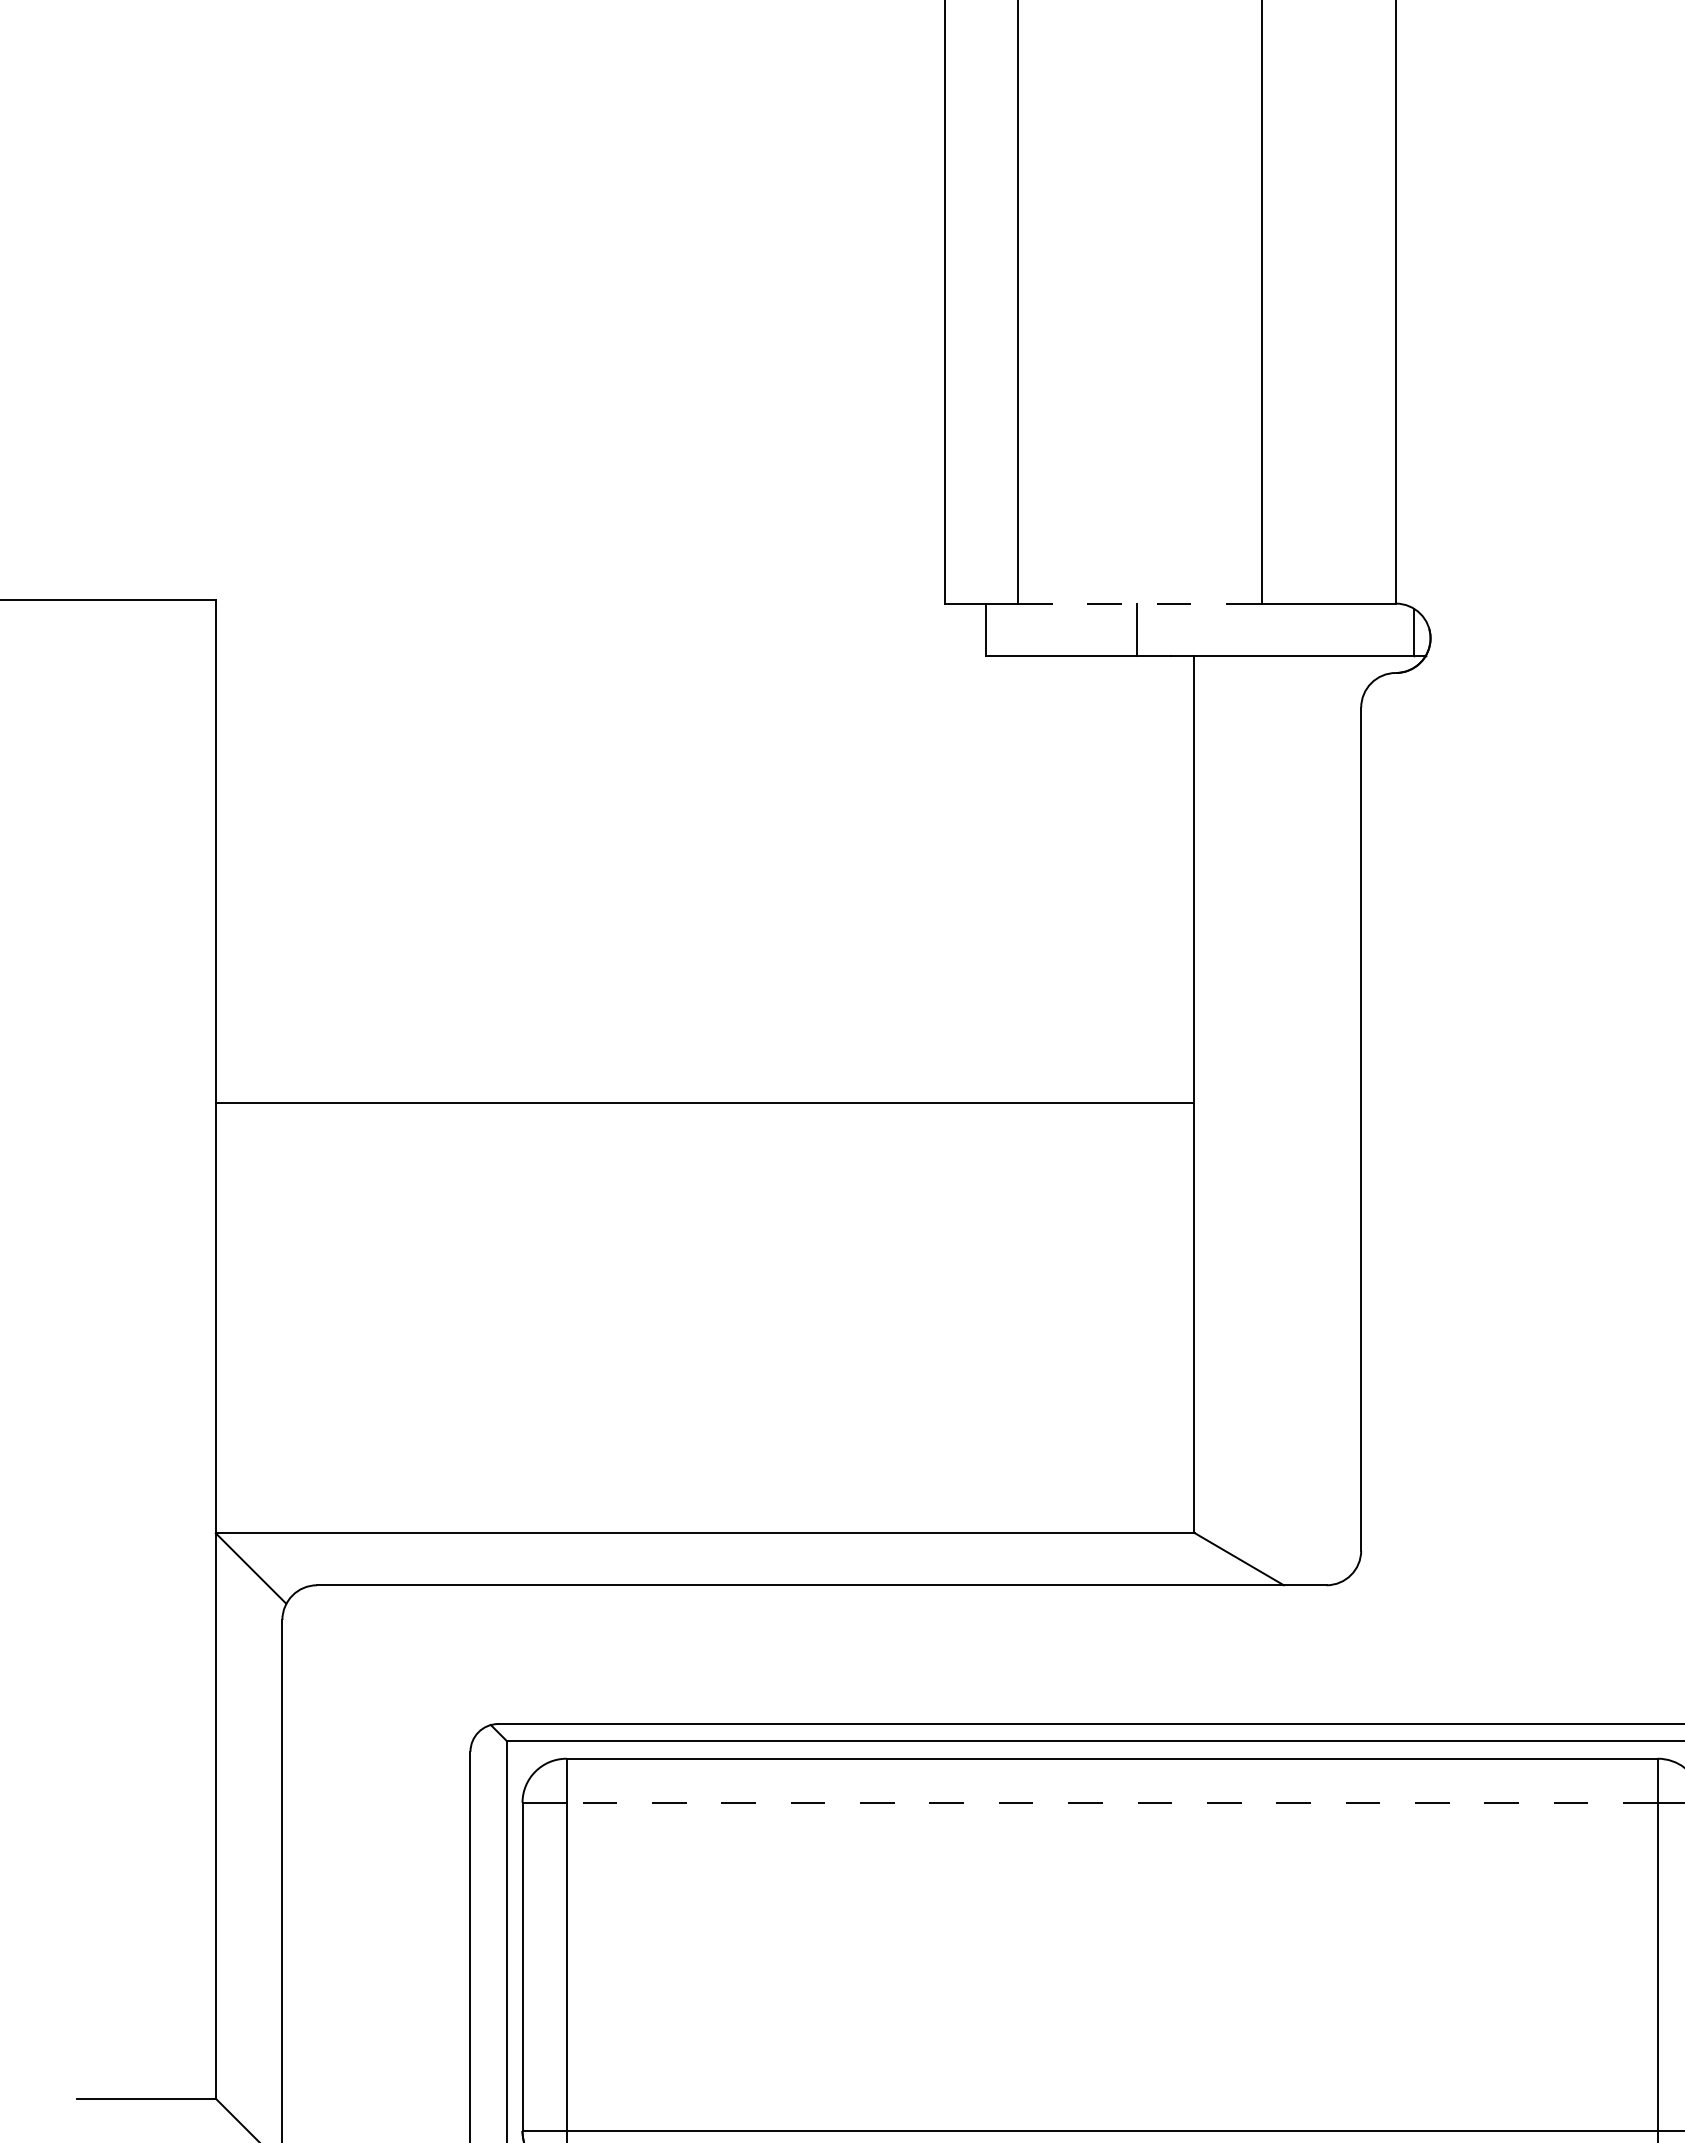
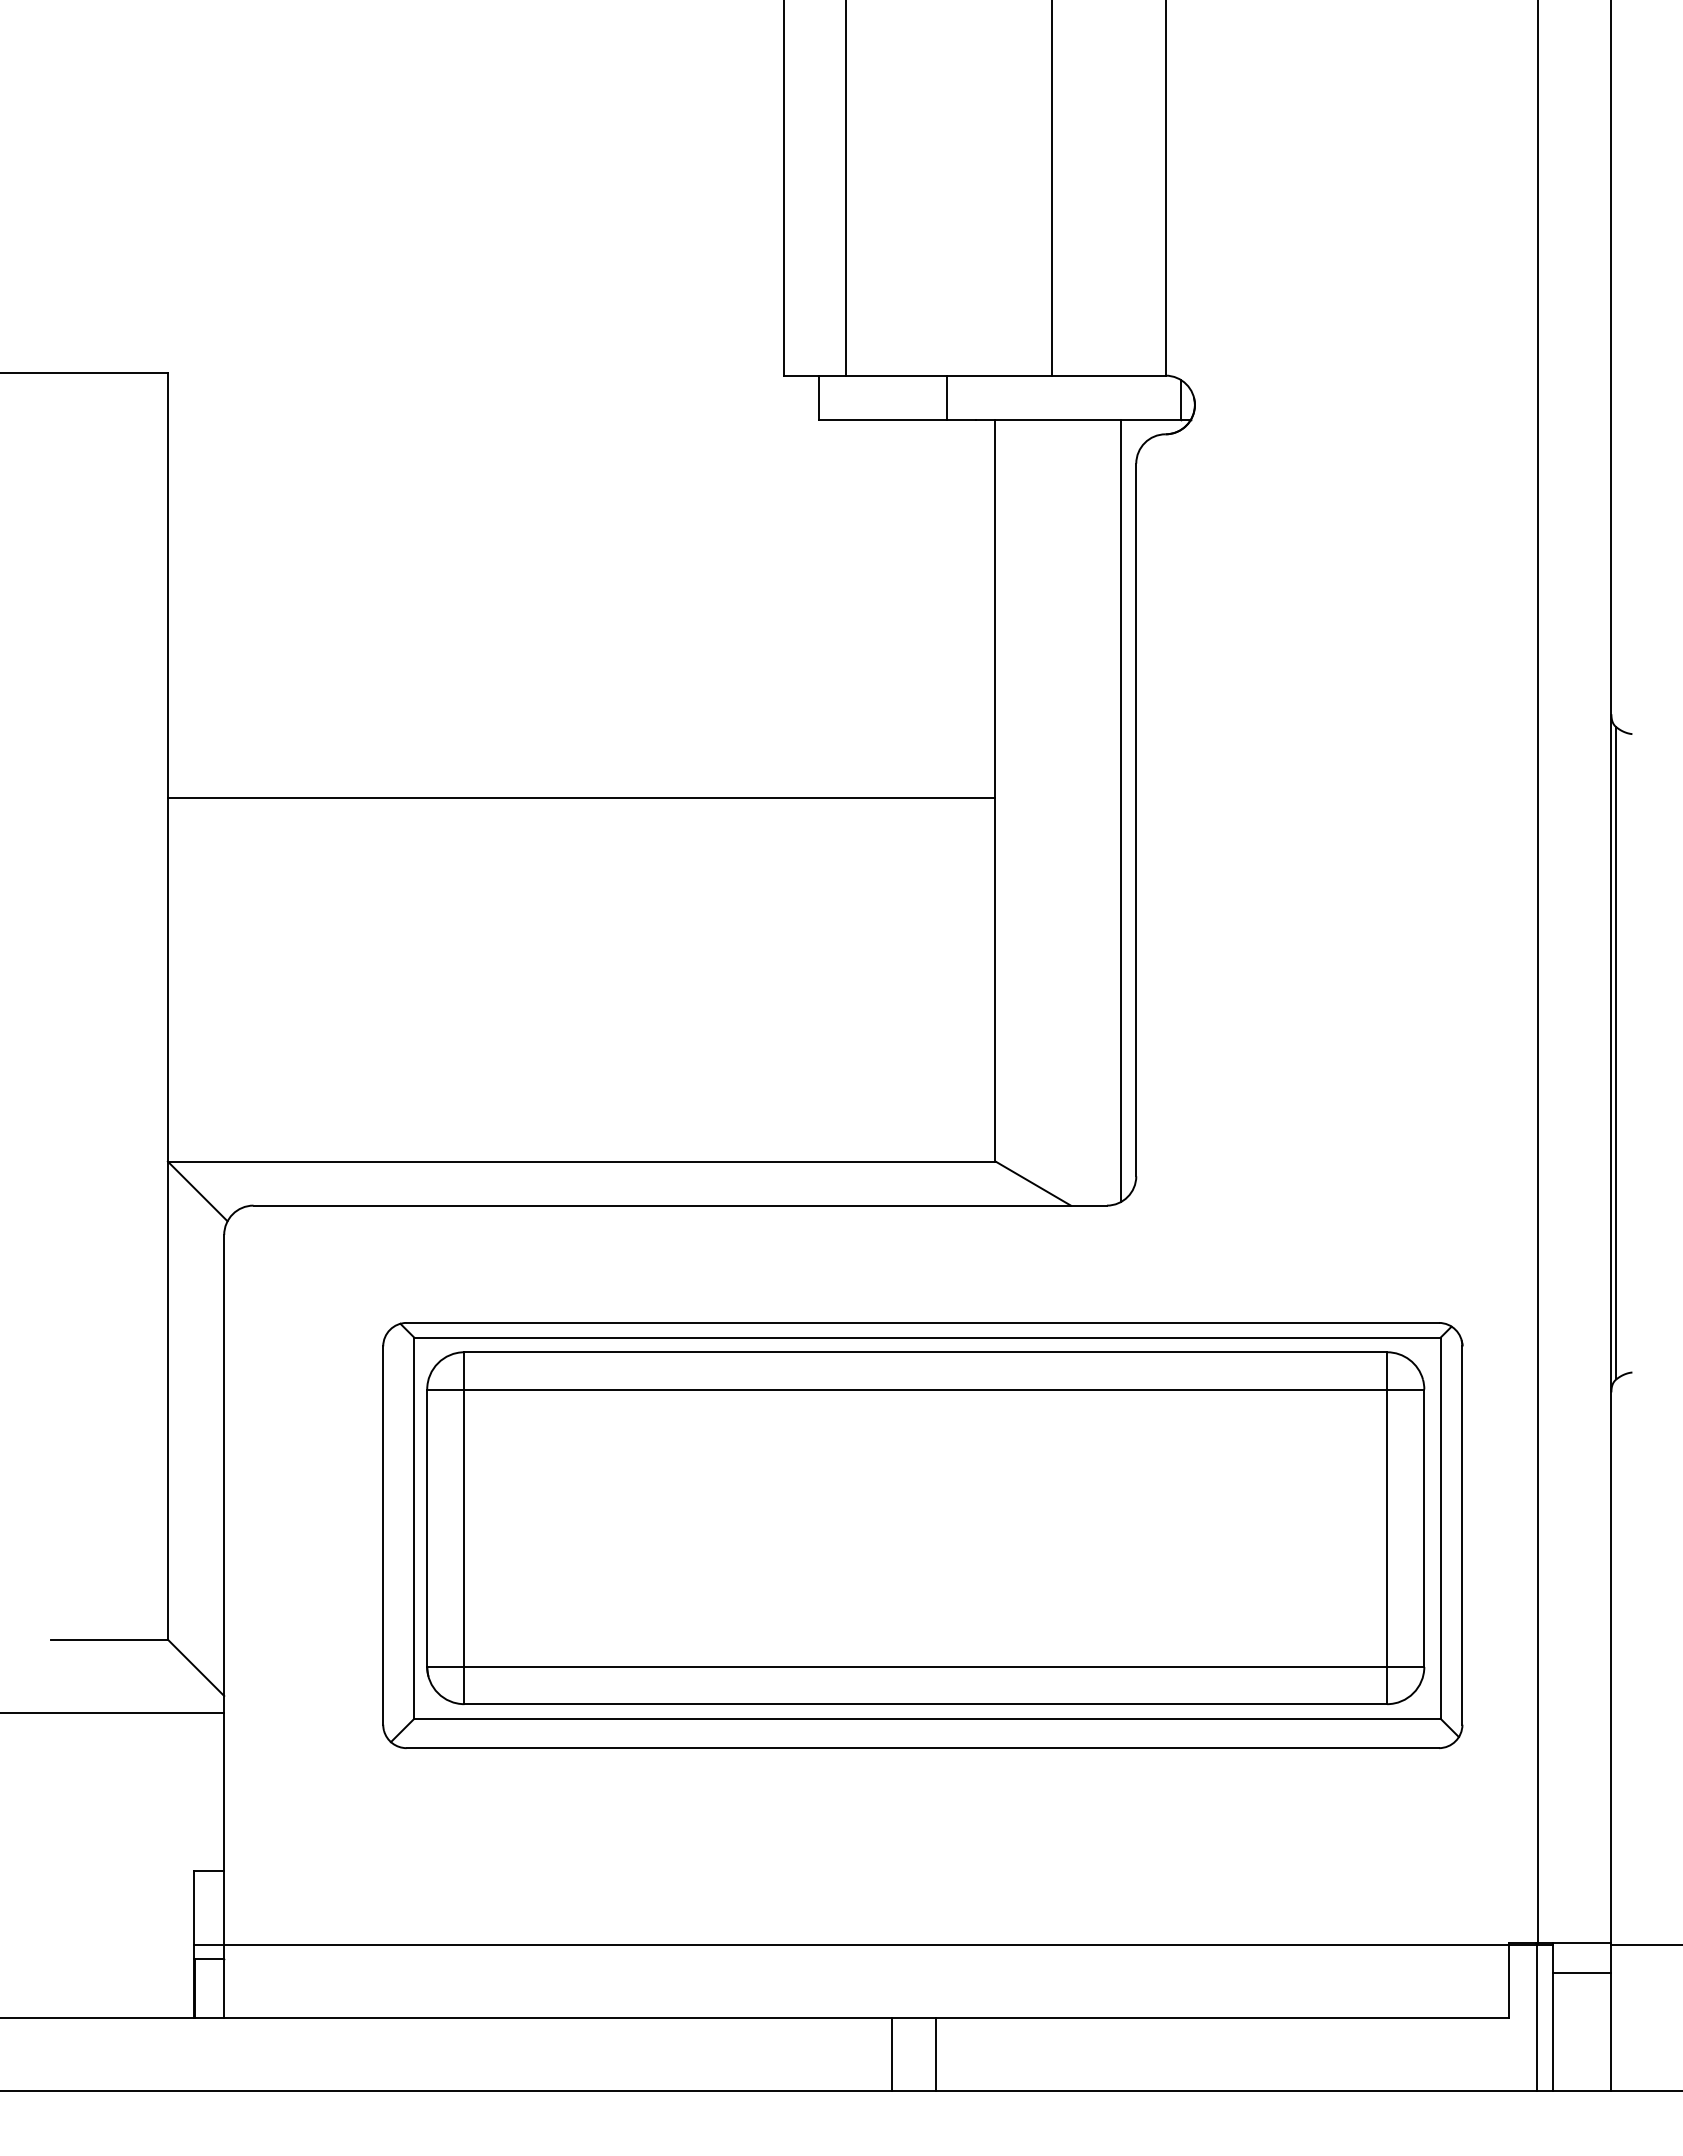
line: (1140, 603) -> (949, 375), dashed -> solid
line: (1343, 1117) -> (1121, 810), added
line: (1111, 1802) -> (925, 1389), dashed -> solid

